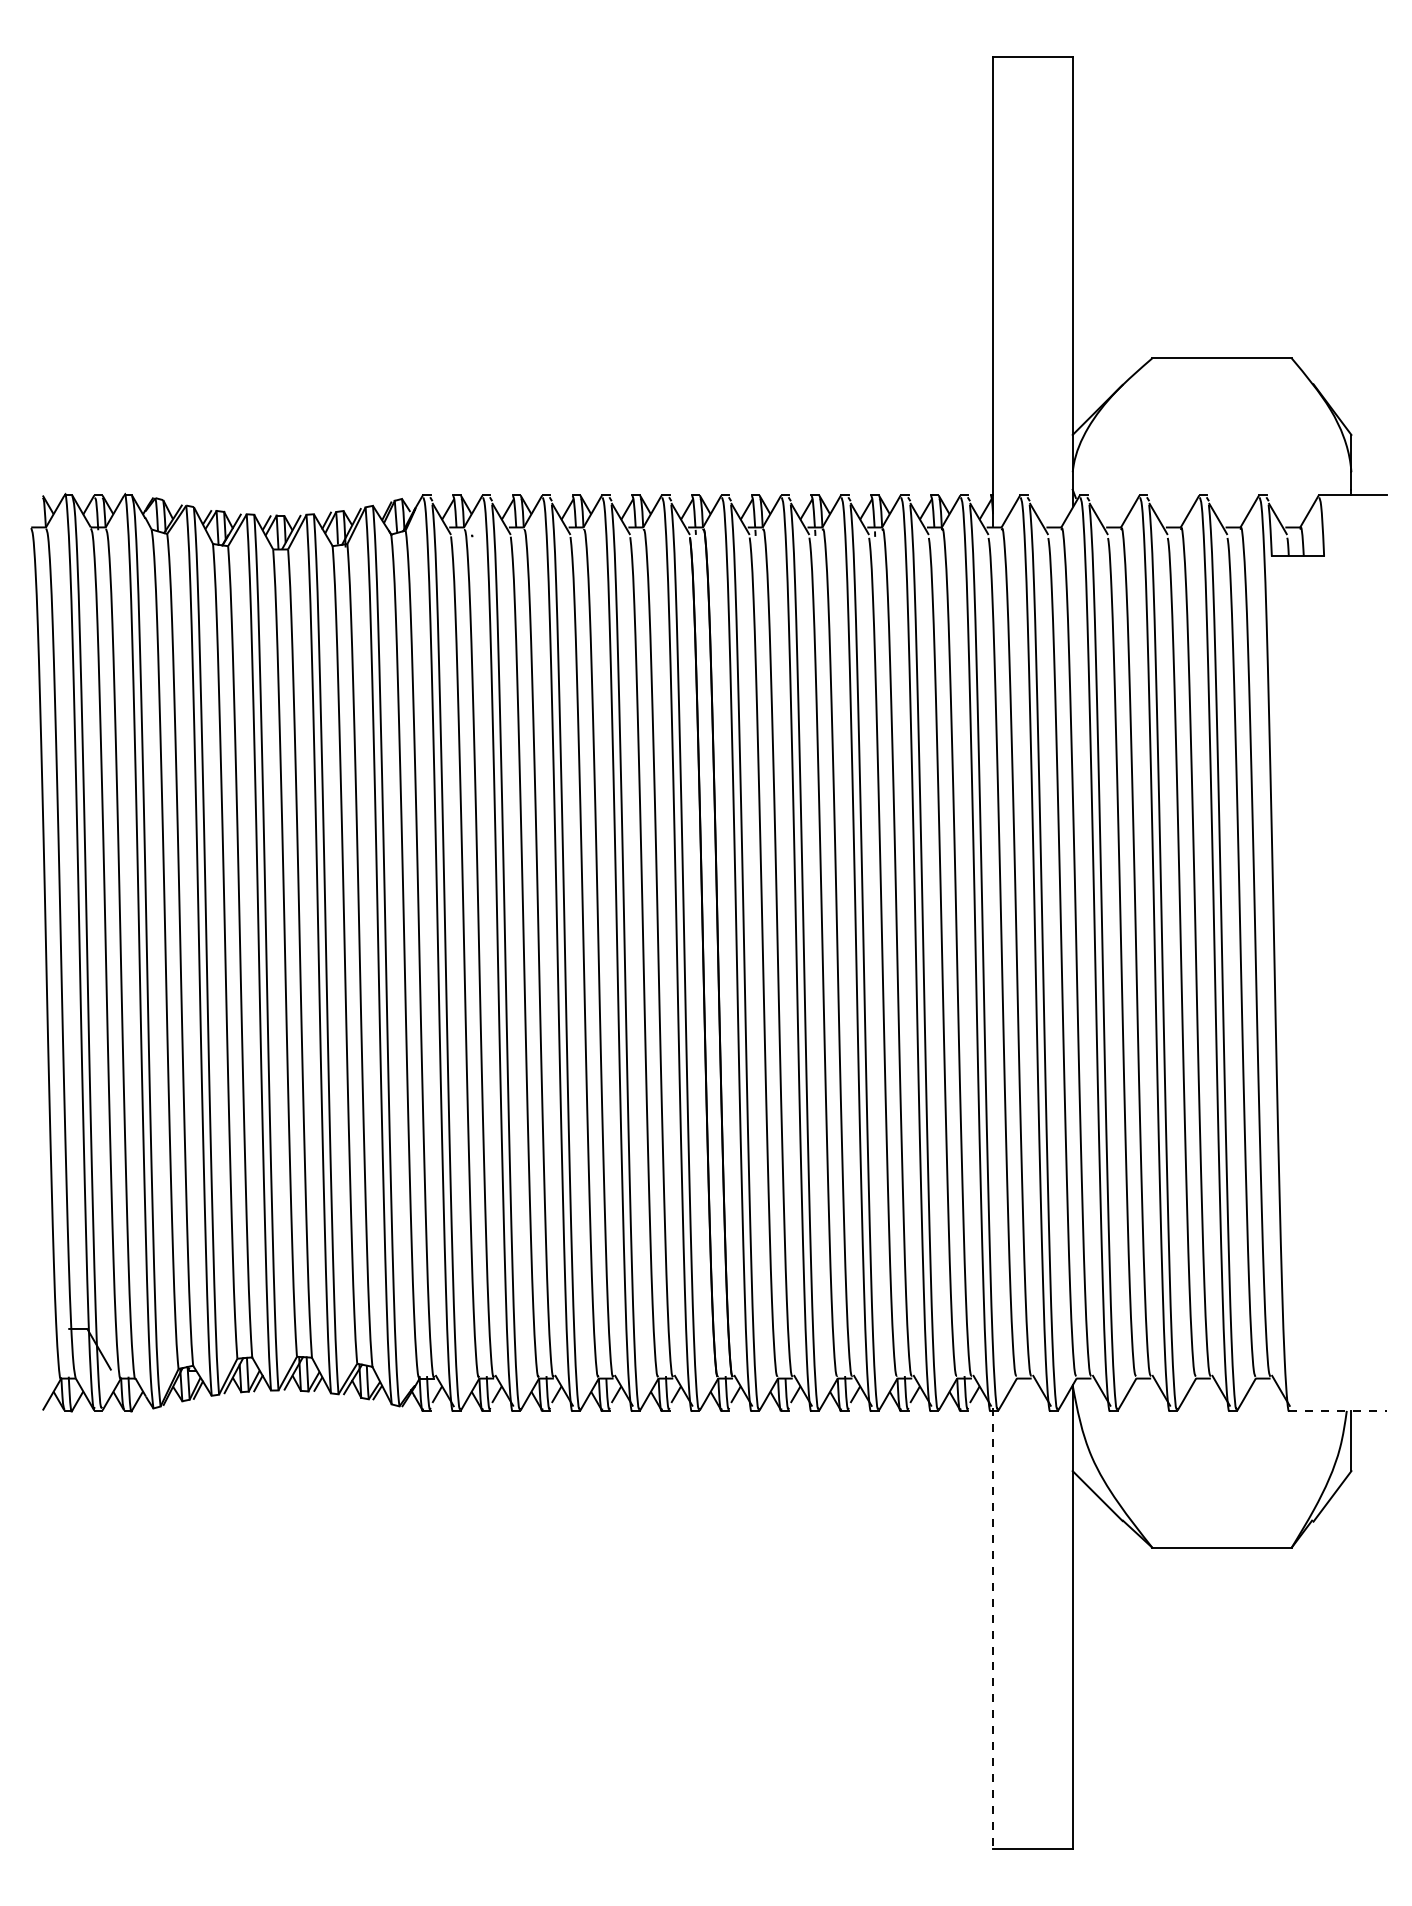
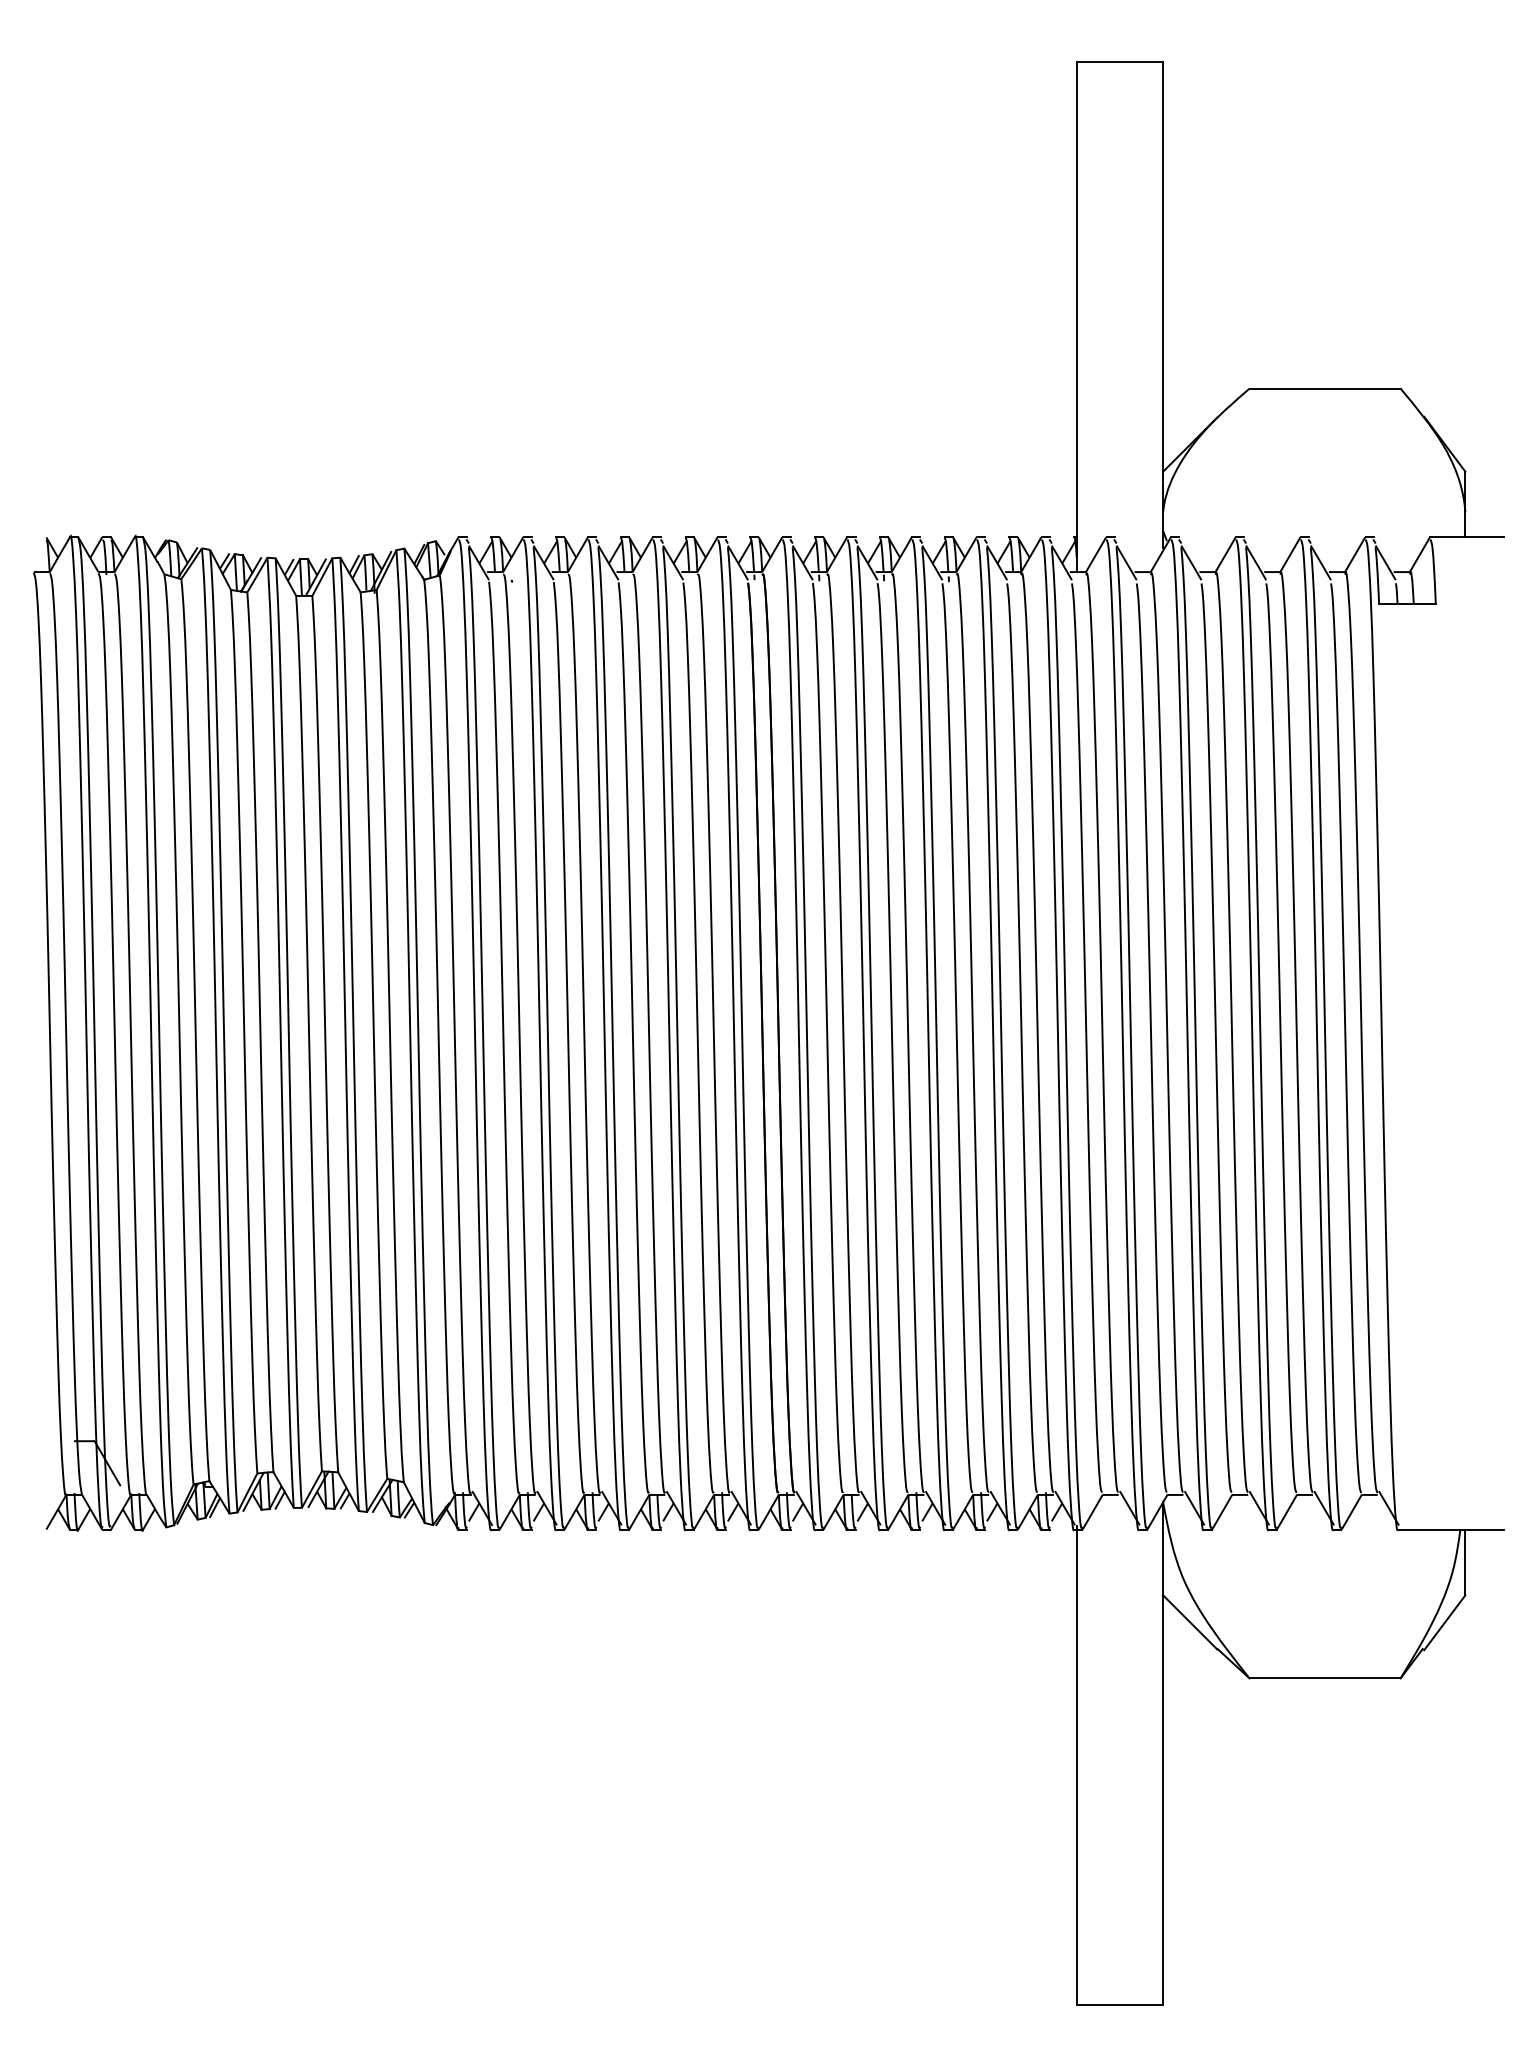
line: (1338, 1411) -> (1451, 1530), dashed -> solid
line: (992, 1628) -> (1076, 1766), dashed -> solid

